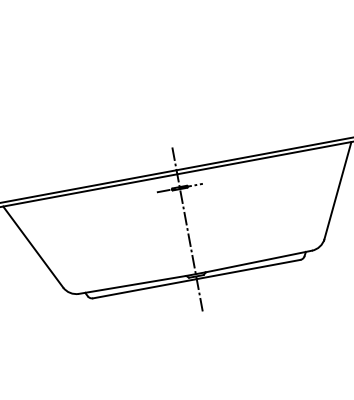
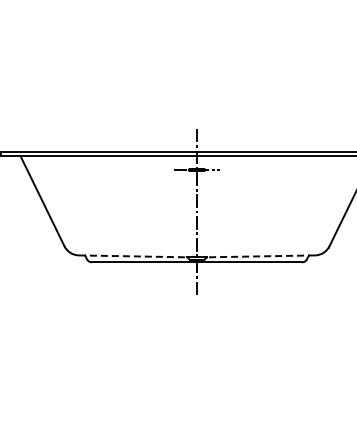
line: (259, 261) -> (261, 256), solid -> dashed
line: (132, 285) -> (132, 256), solid -> dashed

